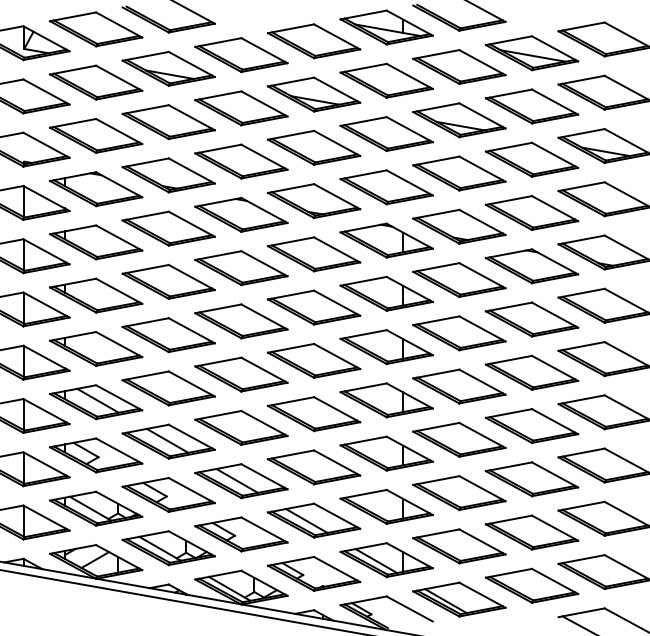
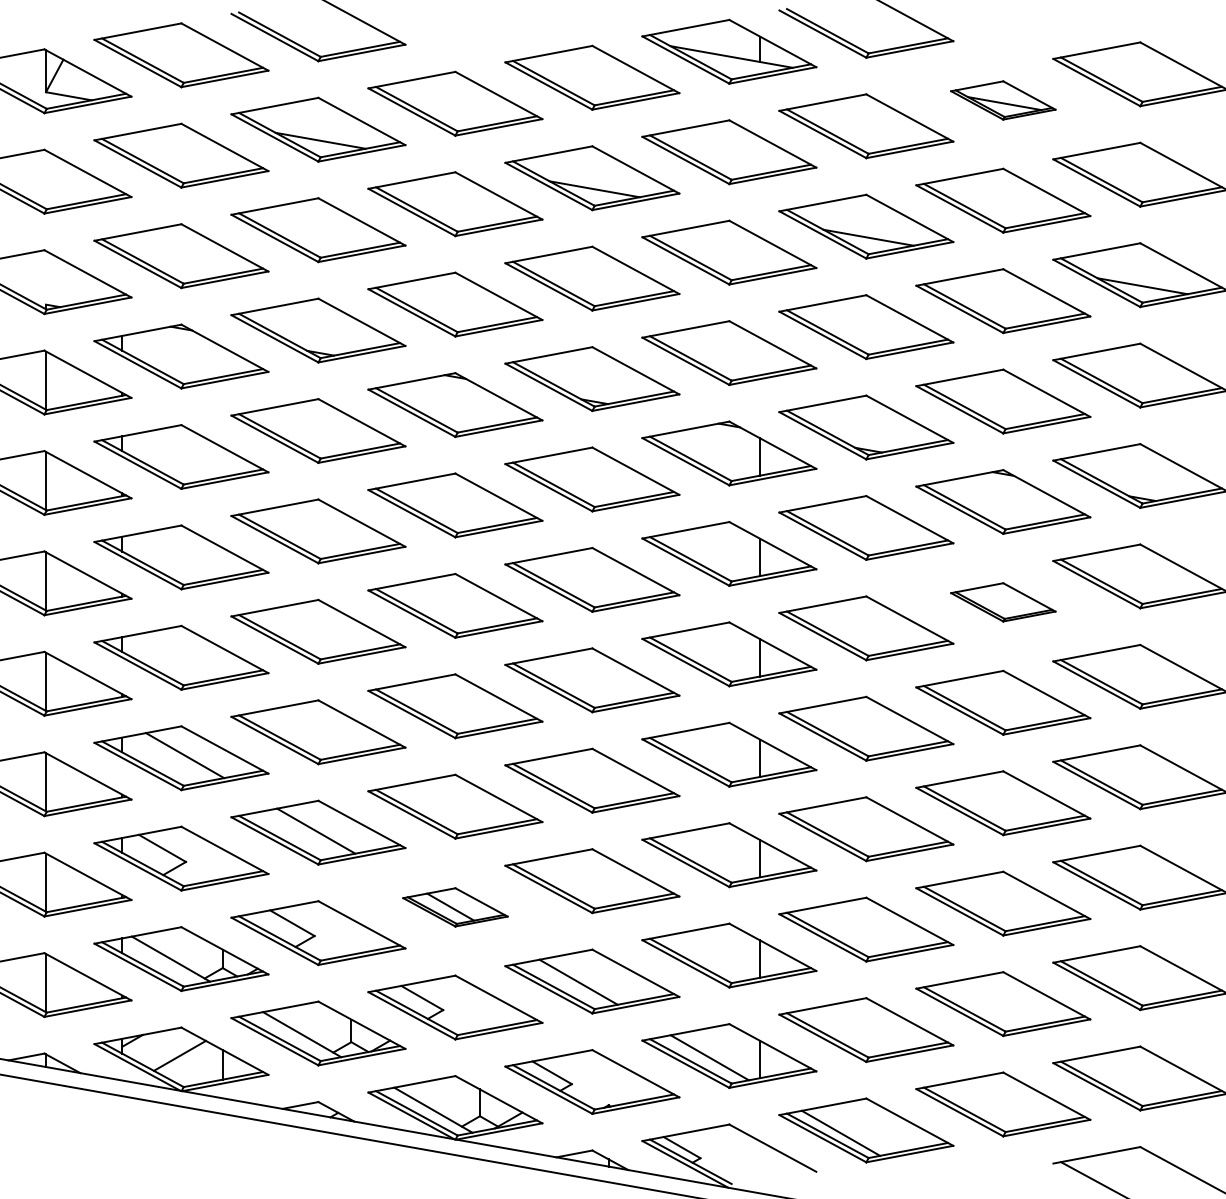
part: (531, 53) -> (1002, 100), size x0.6
part: (531, 319) -> (1002, 602), size x0.6
part: (241, 481) -> (455, 907), size x0.6

